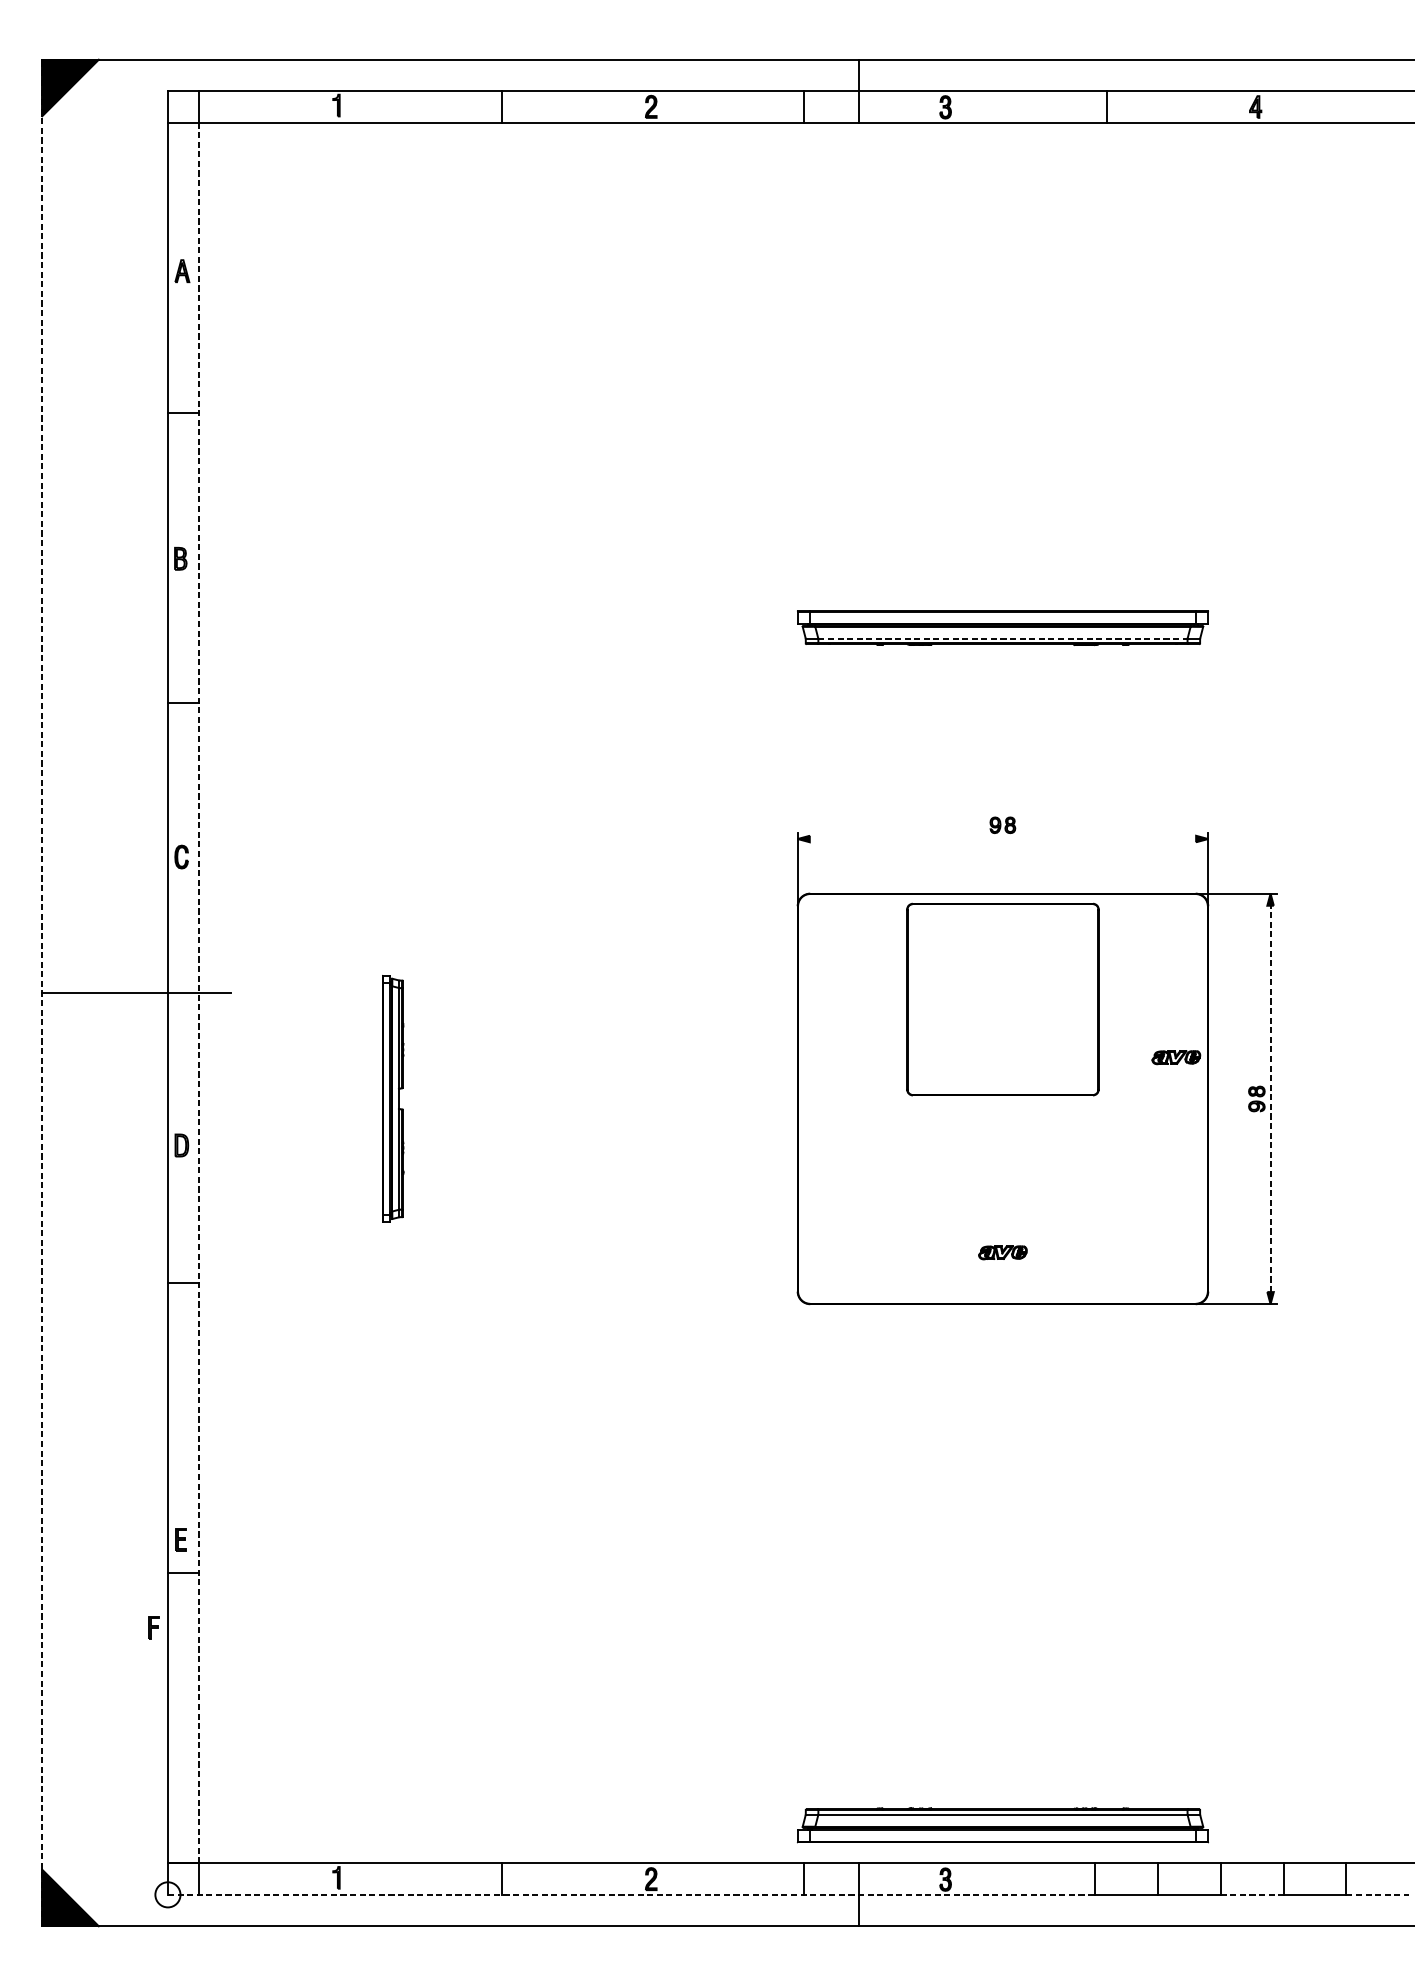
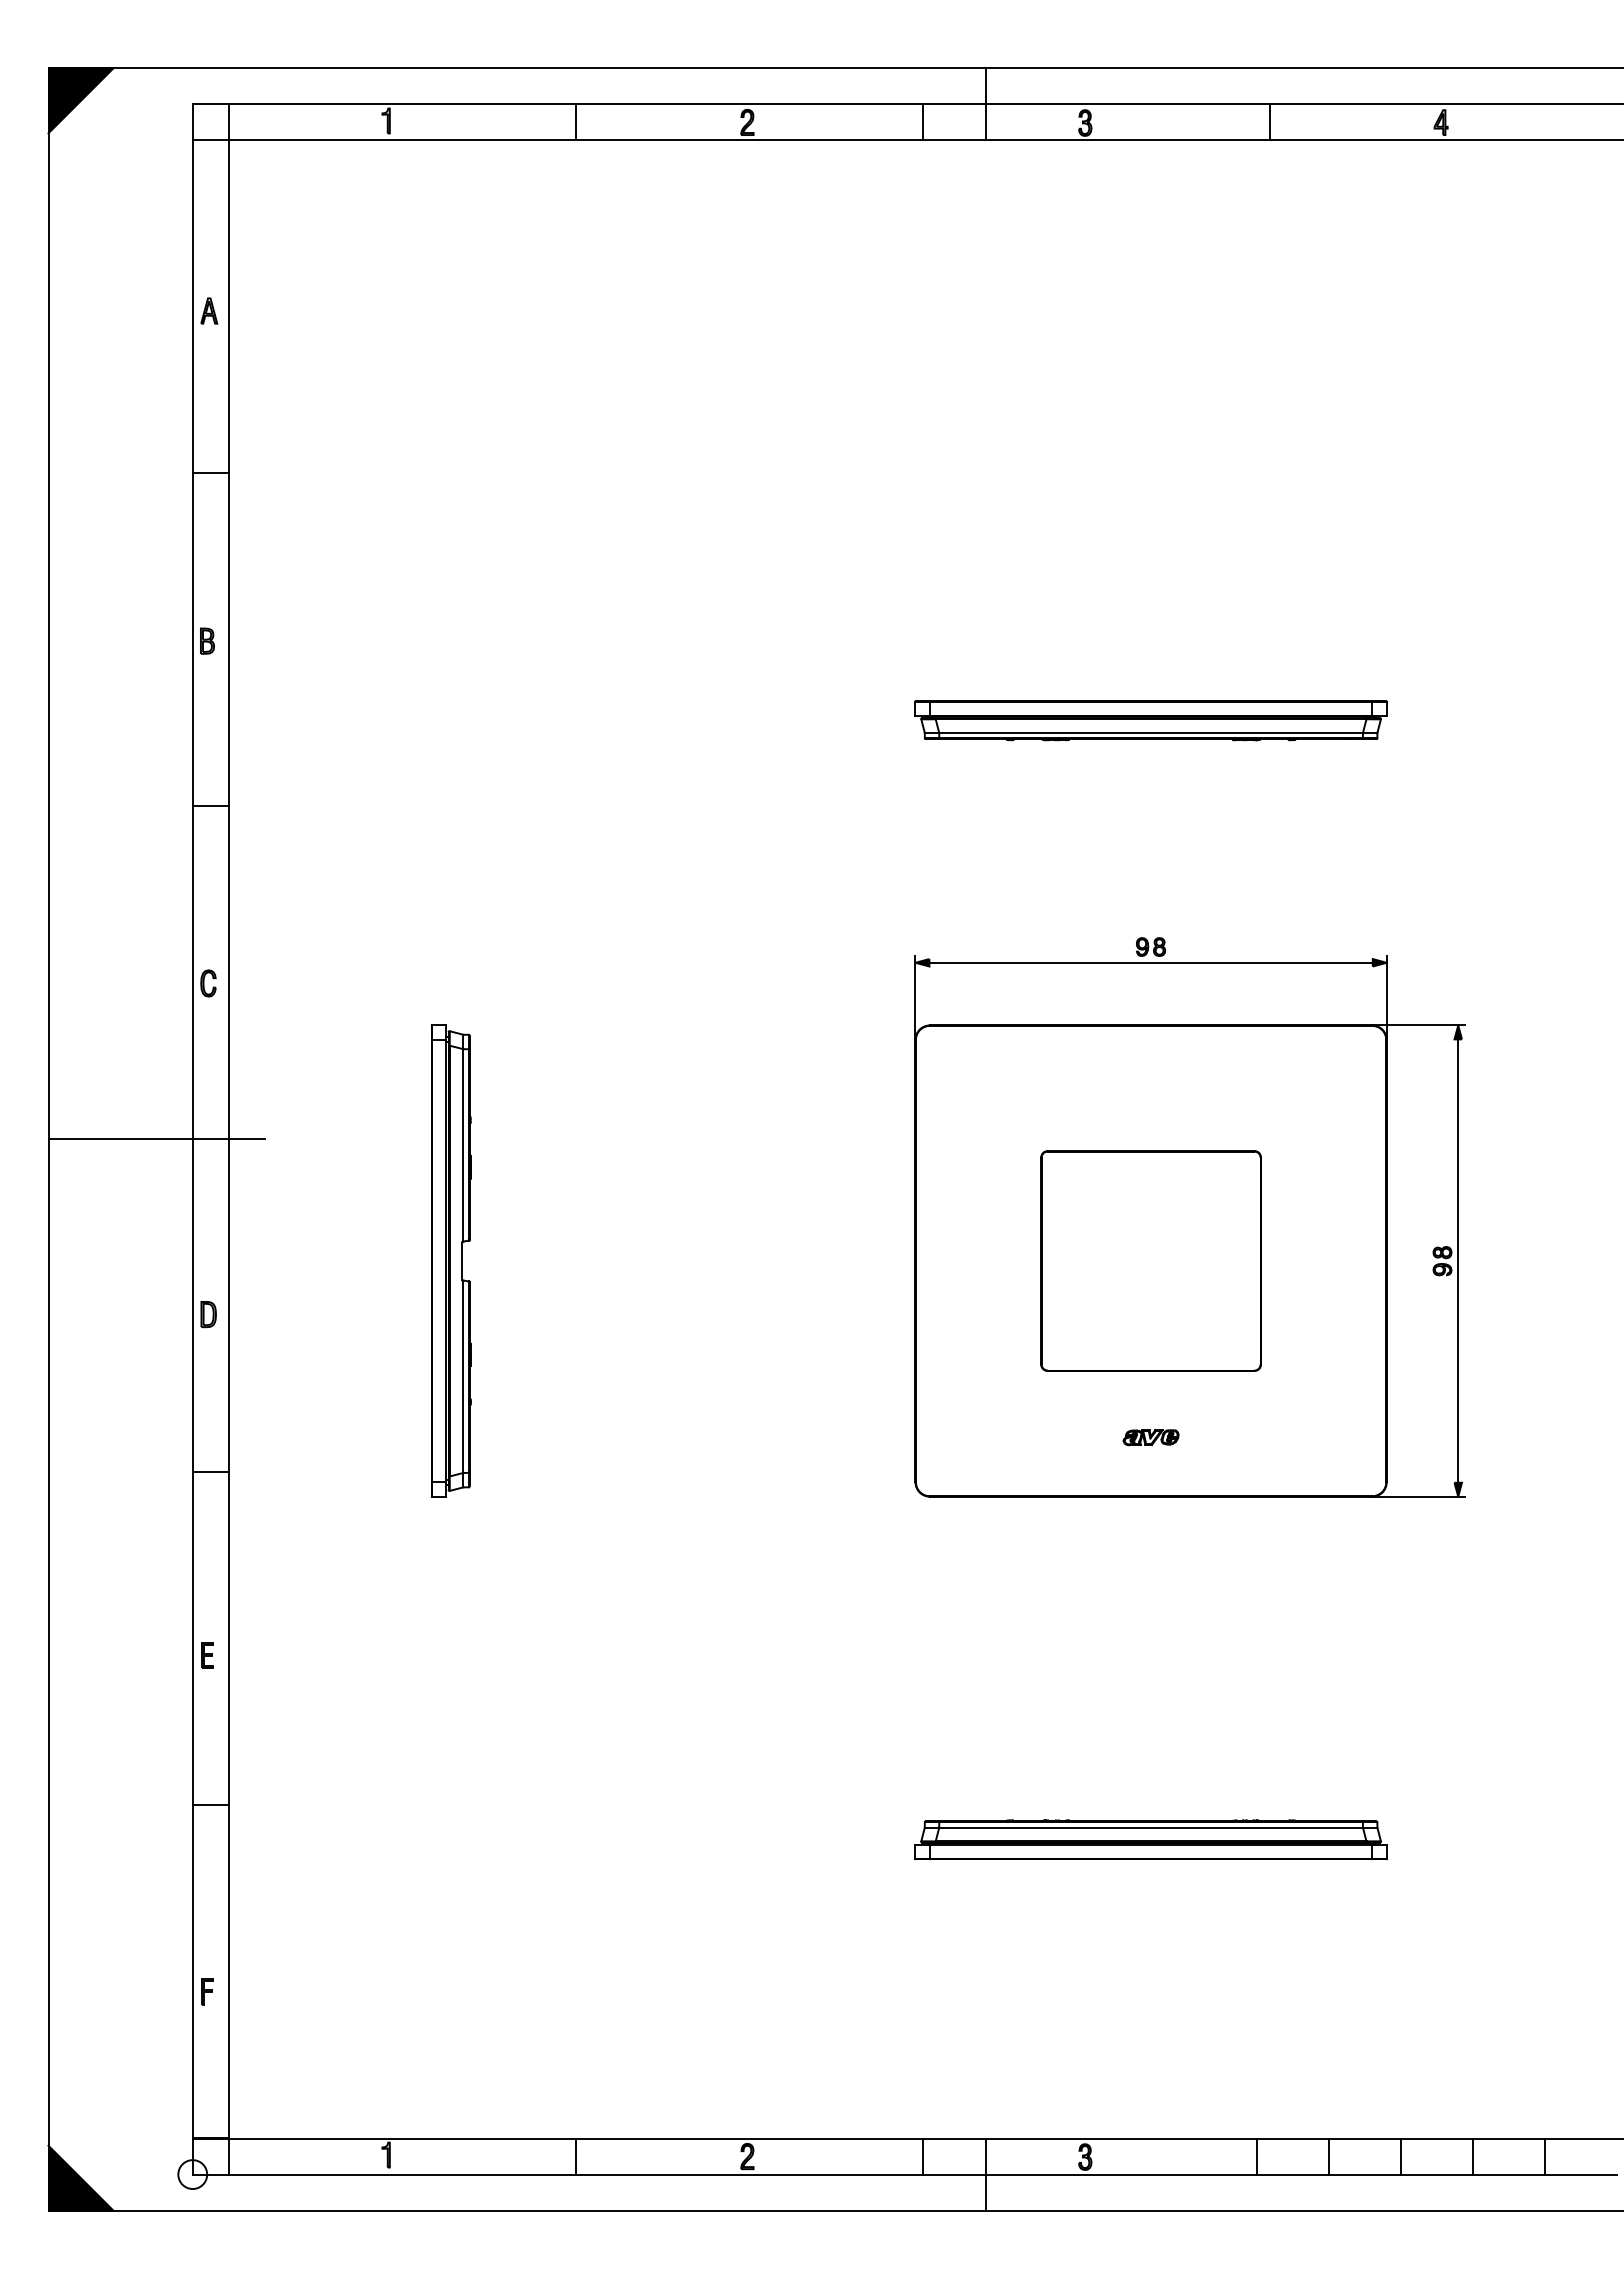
line: (1003, 638) -> (1151, 732), dashed -> solid
line: (1002, 838) -> (1150, 962), added
line: (42, 993) -> (48, 1139), dashed -> solid
line: (199, 993) -> (228, 1139), dashed -> solid
part: (1002, 999) -> (1150, 1260), moved
part: (1175, 1057) -> (1349, 1213), removed
part: (392, 1098) -> (450, 1260), size x1.67
line: (1270, 1099) -> (1458, 1261), dashed -> solid
part: (180, 1539) -> (207, 1655), moved
part: (153, 1627) -> (207, 1991), moved
part: (1002, 1825) -> (1150, 1839), moved
line: (631, 1894) -> (724, 2174), dashed -> solid
line: (1252, 1894) -> (1437, 2174), dashed -> solid
line: (1377, 1894) -> (1581, 2174), dashed -> solid

